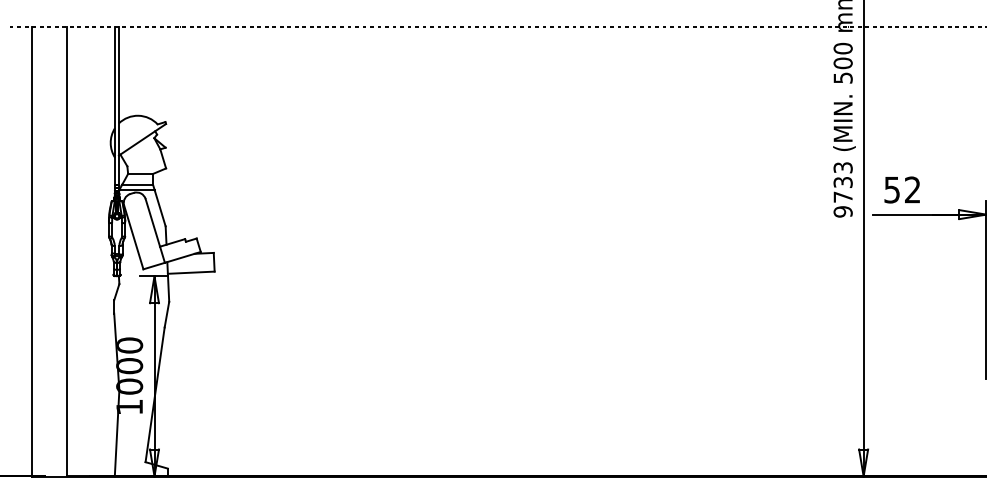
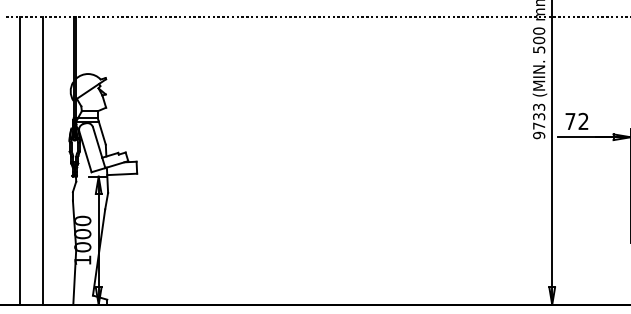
text: (892, 189) -> (570, 121), 52 -> 72

